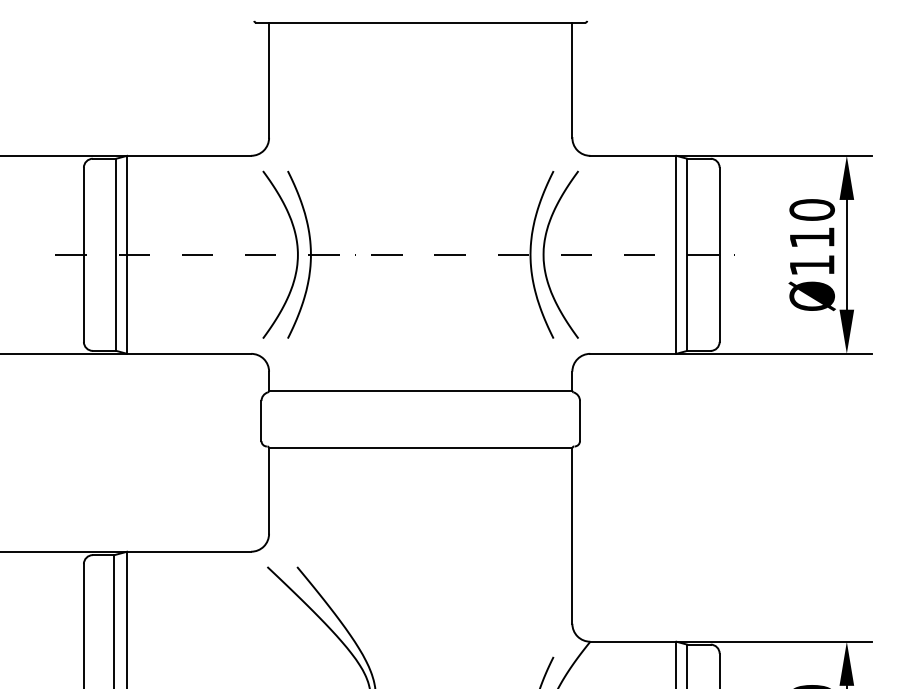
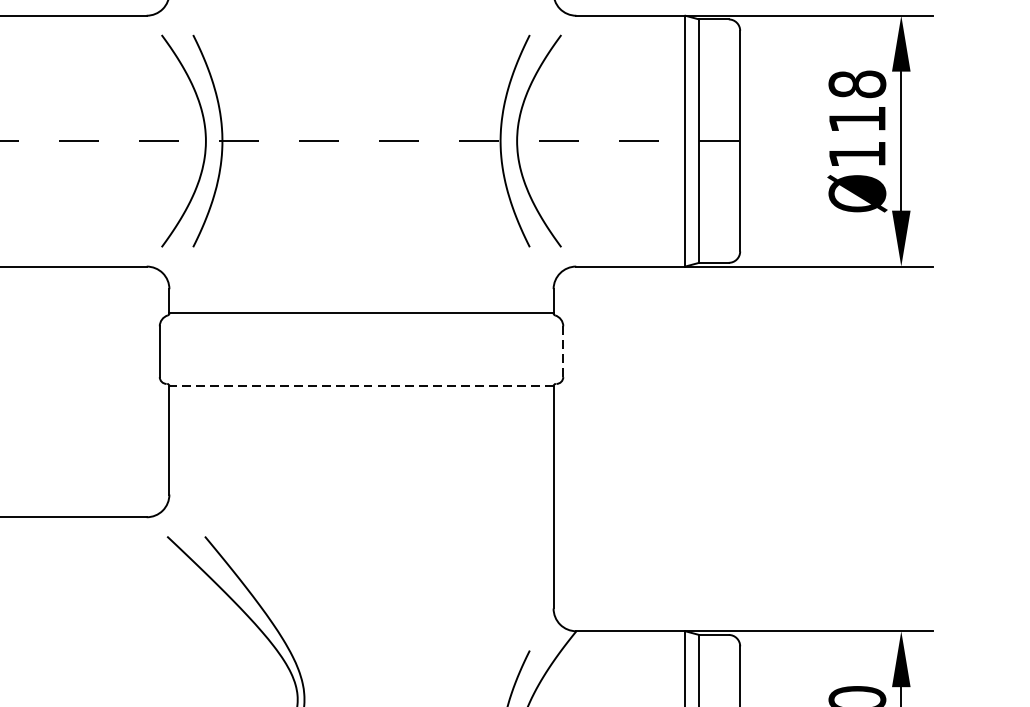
text: (811, 209) -> (856, 83), Ø110 -> Ø118
line: (580, 420) -> (563, 351), solid -> dashed
line: (420, 448) -> (361, 386), solid -> dashed

